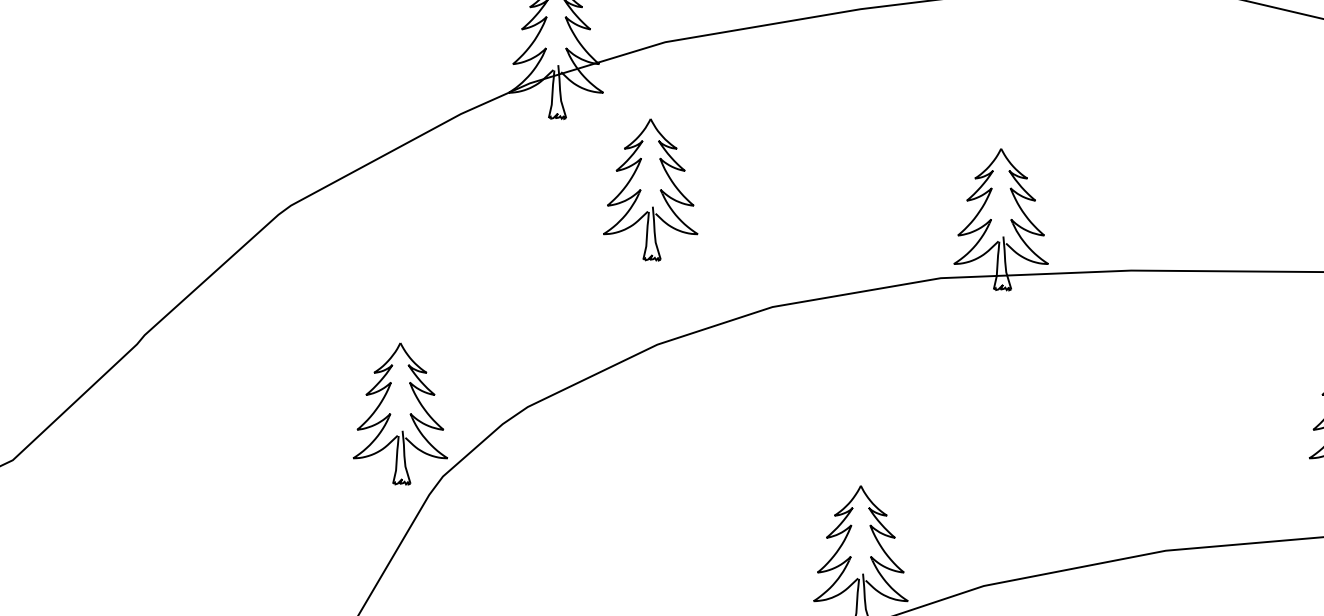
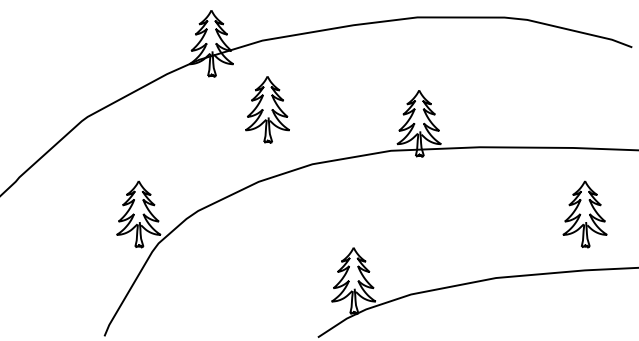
part: (650, 189) -> (267, 109), moved

